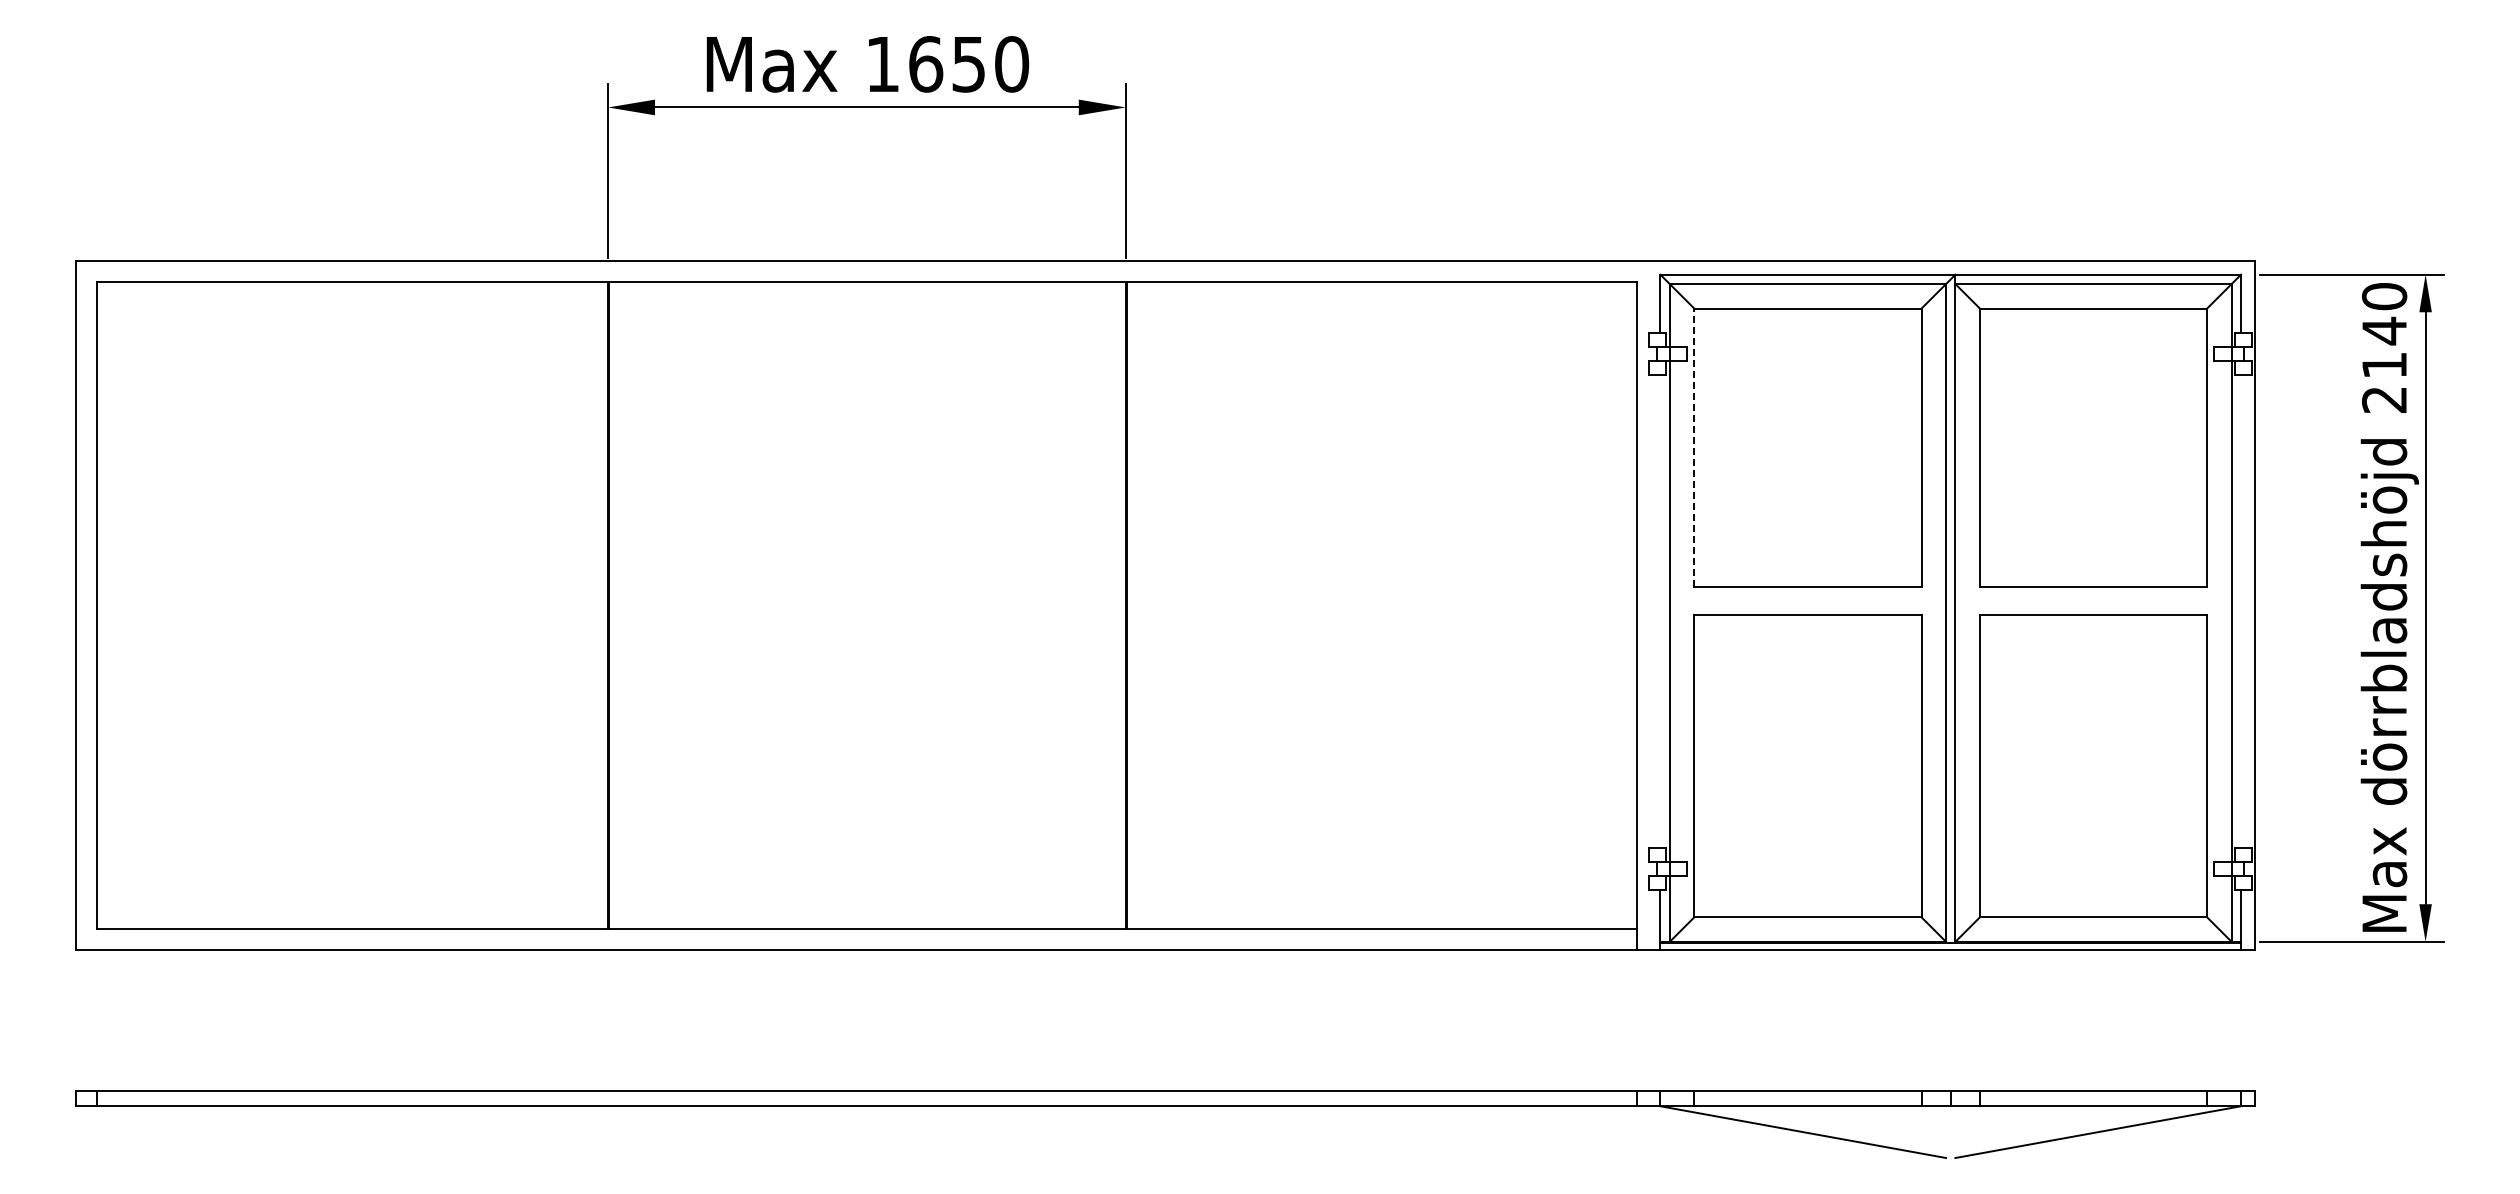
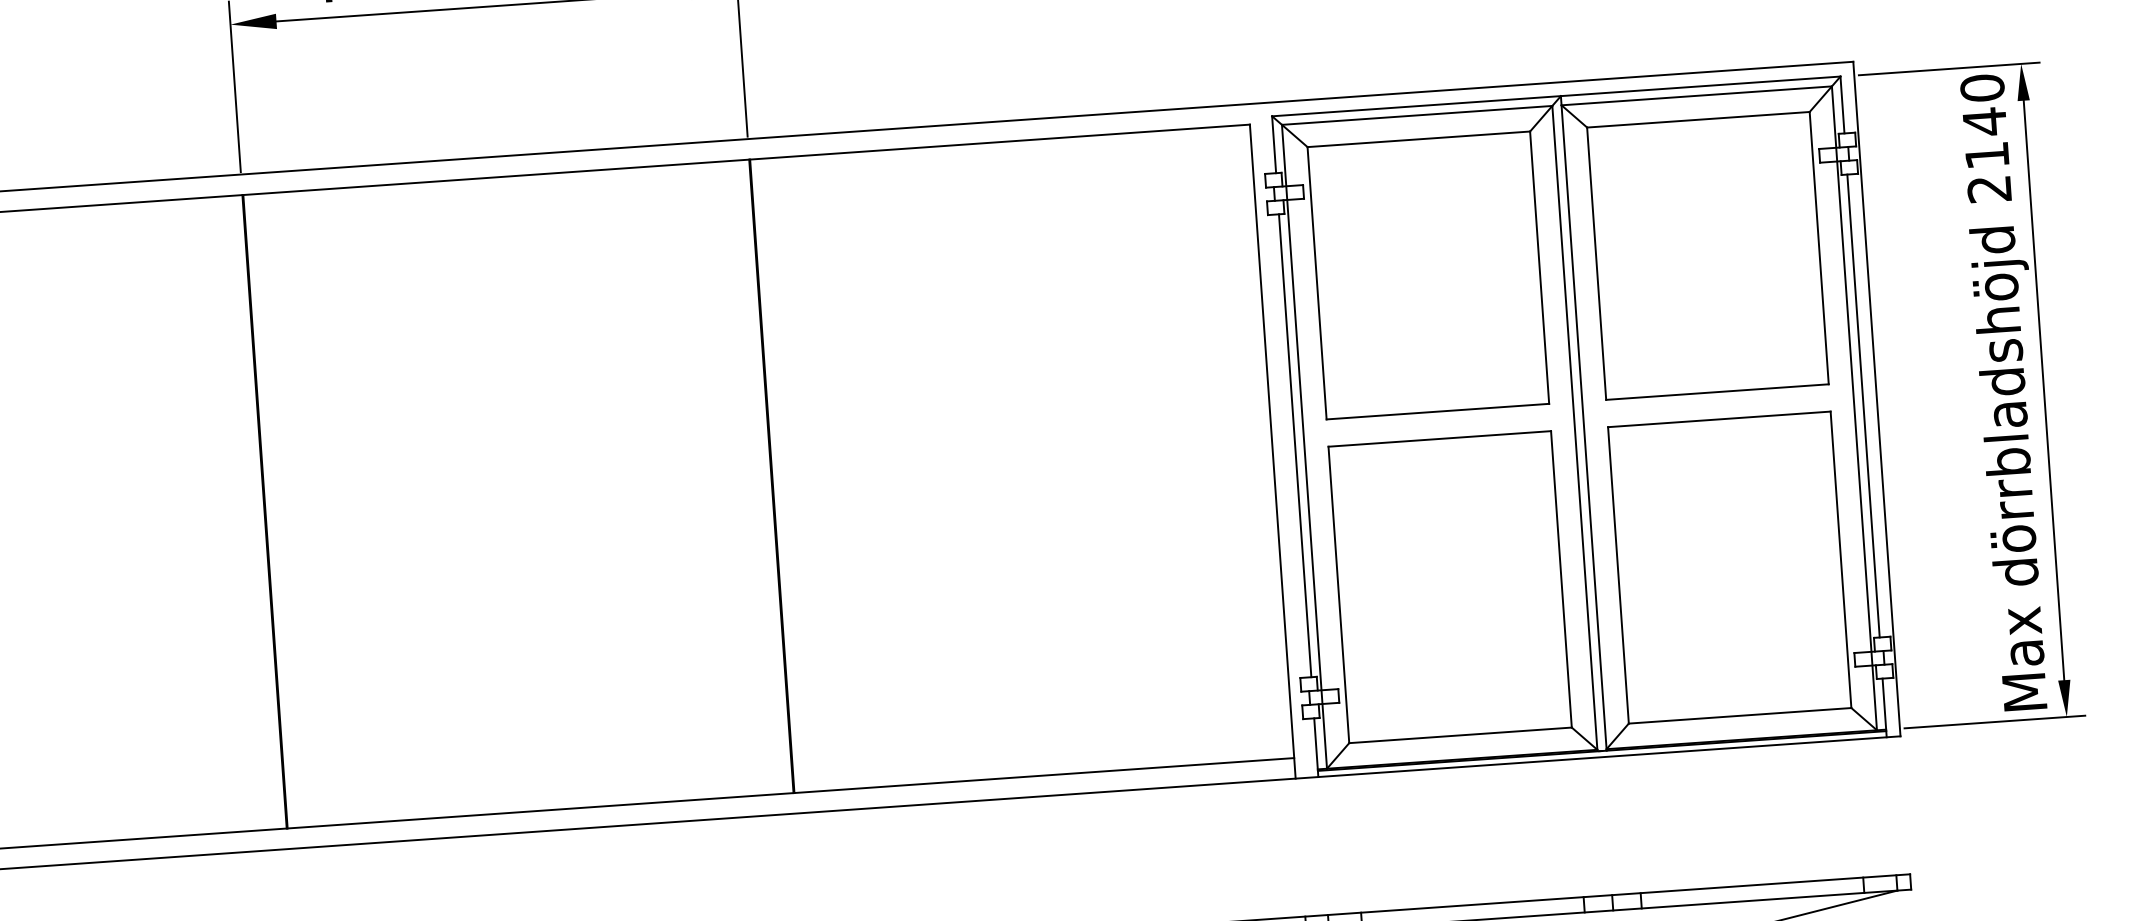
line: (1694, 447) -> (1317, 283), dashed -> solid
line: (1660, 610) -> (1295, 445), added
line: (2241, 610) -> (1863, 405), added

